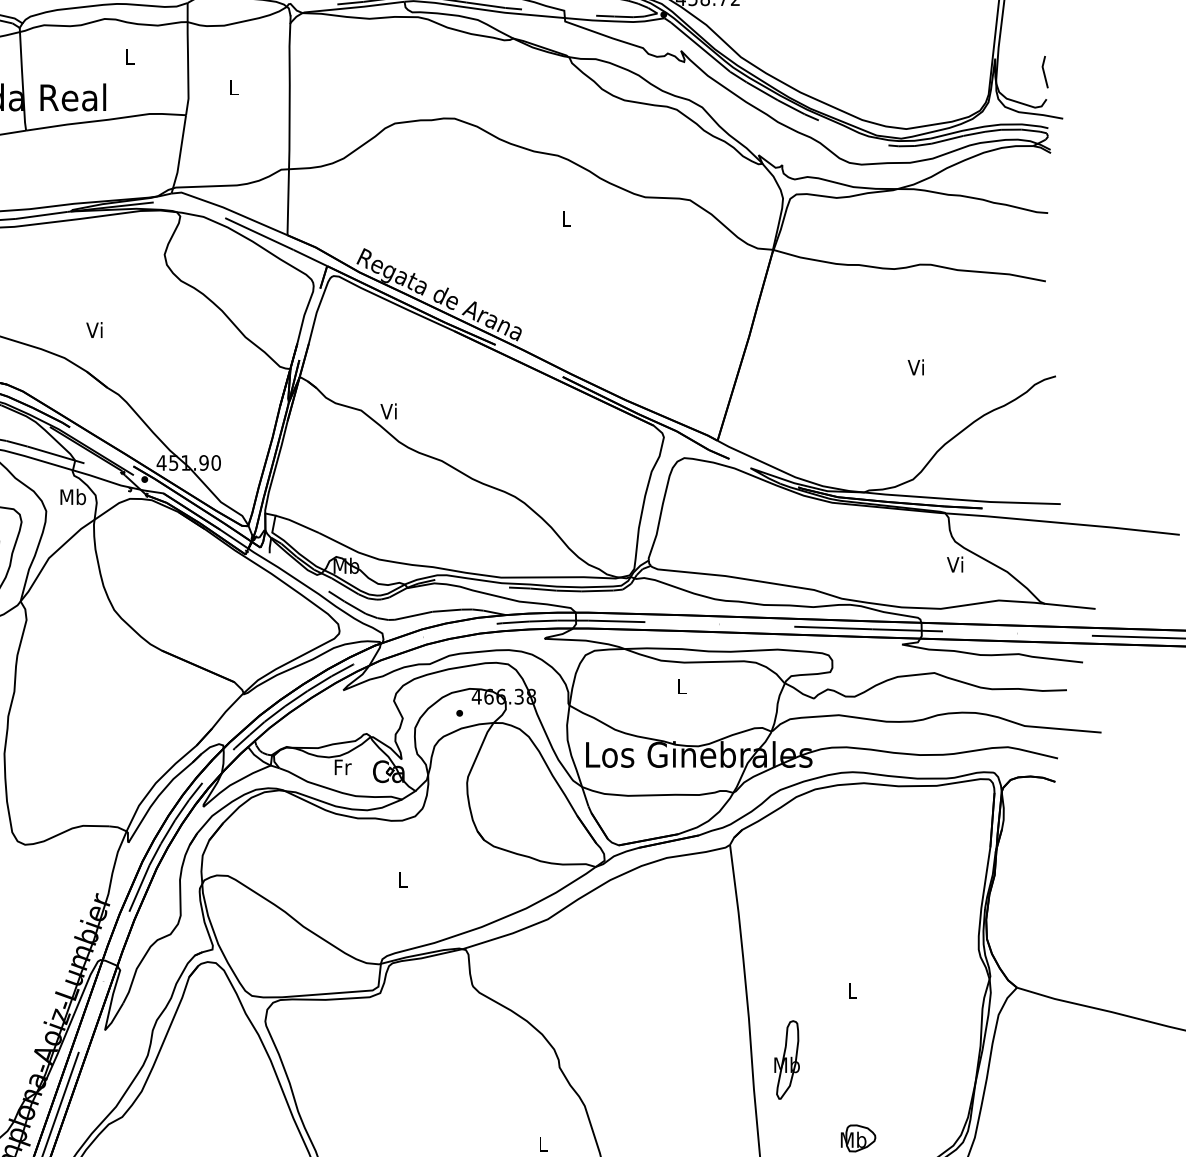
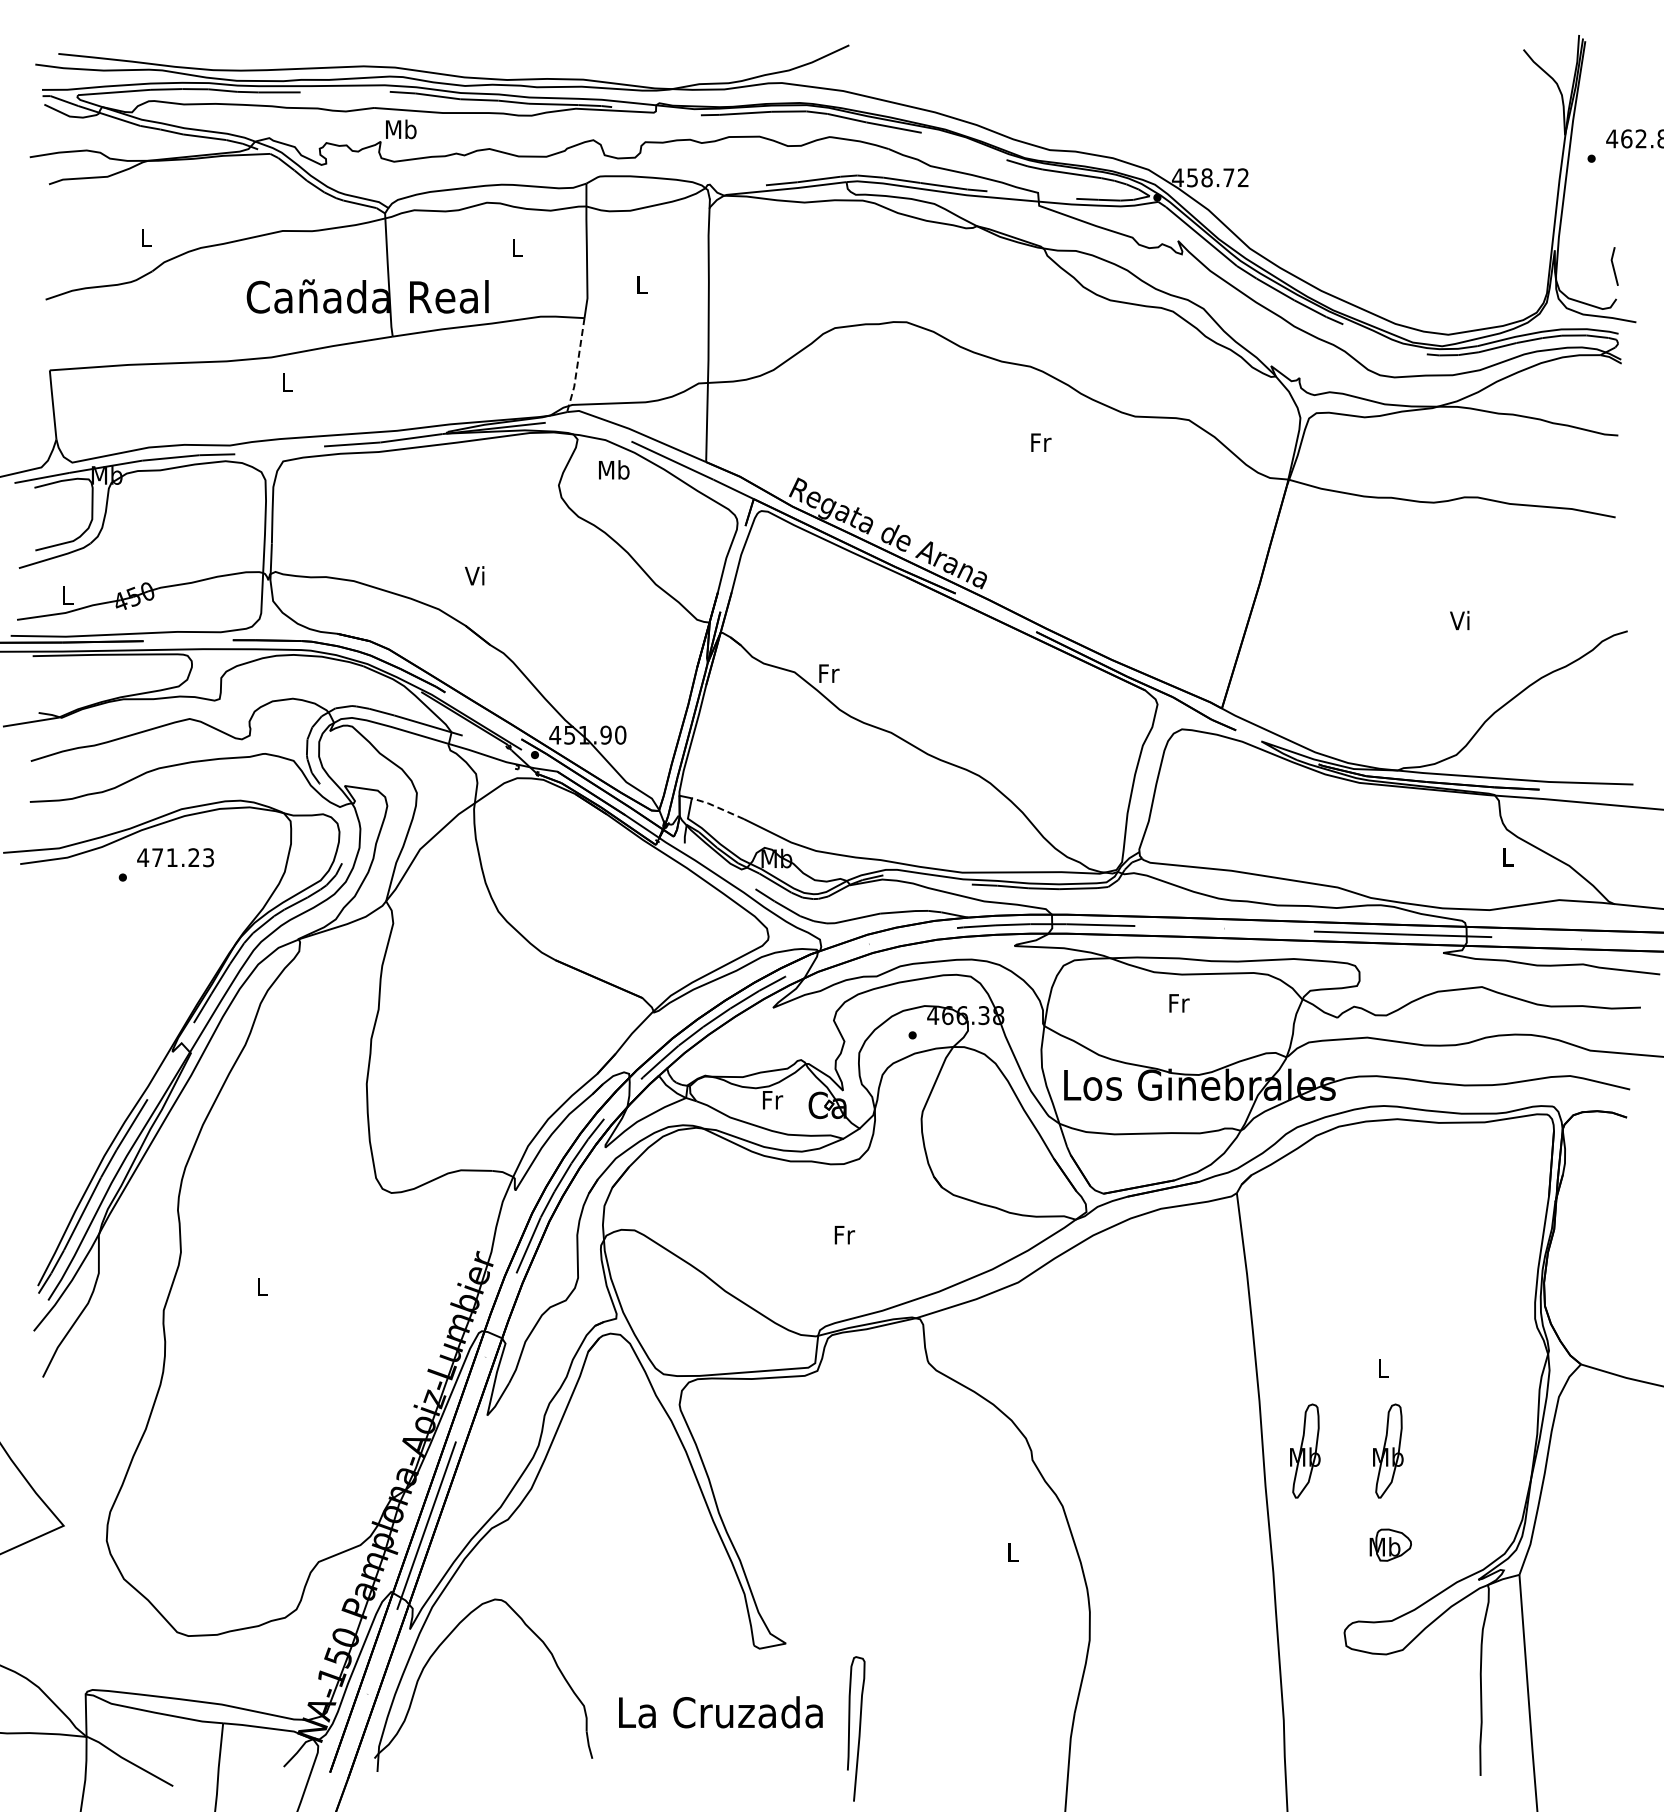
line: (180, 155) -> (577, 366), solid -> dashed
text: (567, 218) -> (1041, 442), L -> Fr
text: (389, 410) -> (828, 672), Vi -> Fr
text: (73, 496) -> (614, 469), moved
line: (296, 523) -> (717, 807), solid -> dashed
text: (954, 564) -> (1506, 856), Vi -> L
text: (682, 686) -> (1179, 1003), L -> Fr
text: (402, 879) -> (844, 1234), L -> Fr
part: (856, 1059) -> (1388, 1450), added

